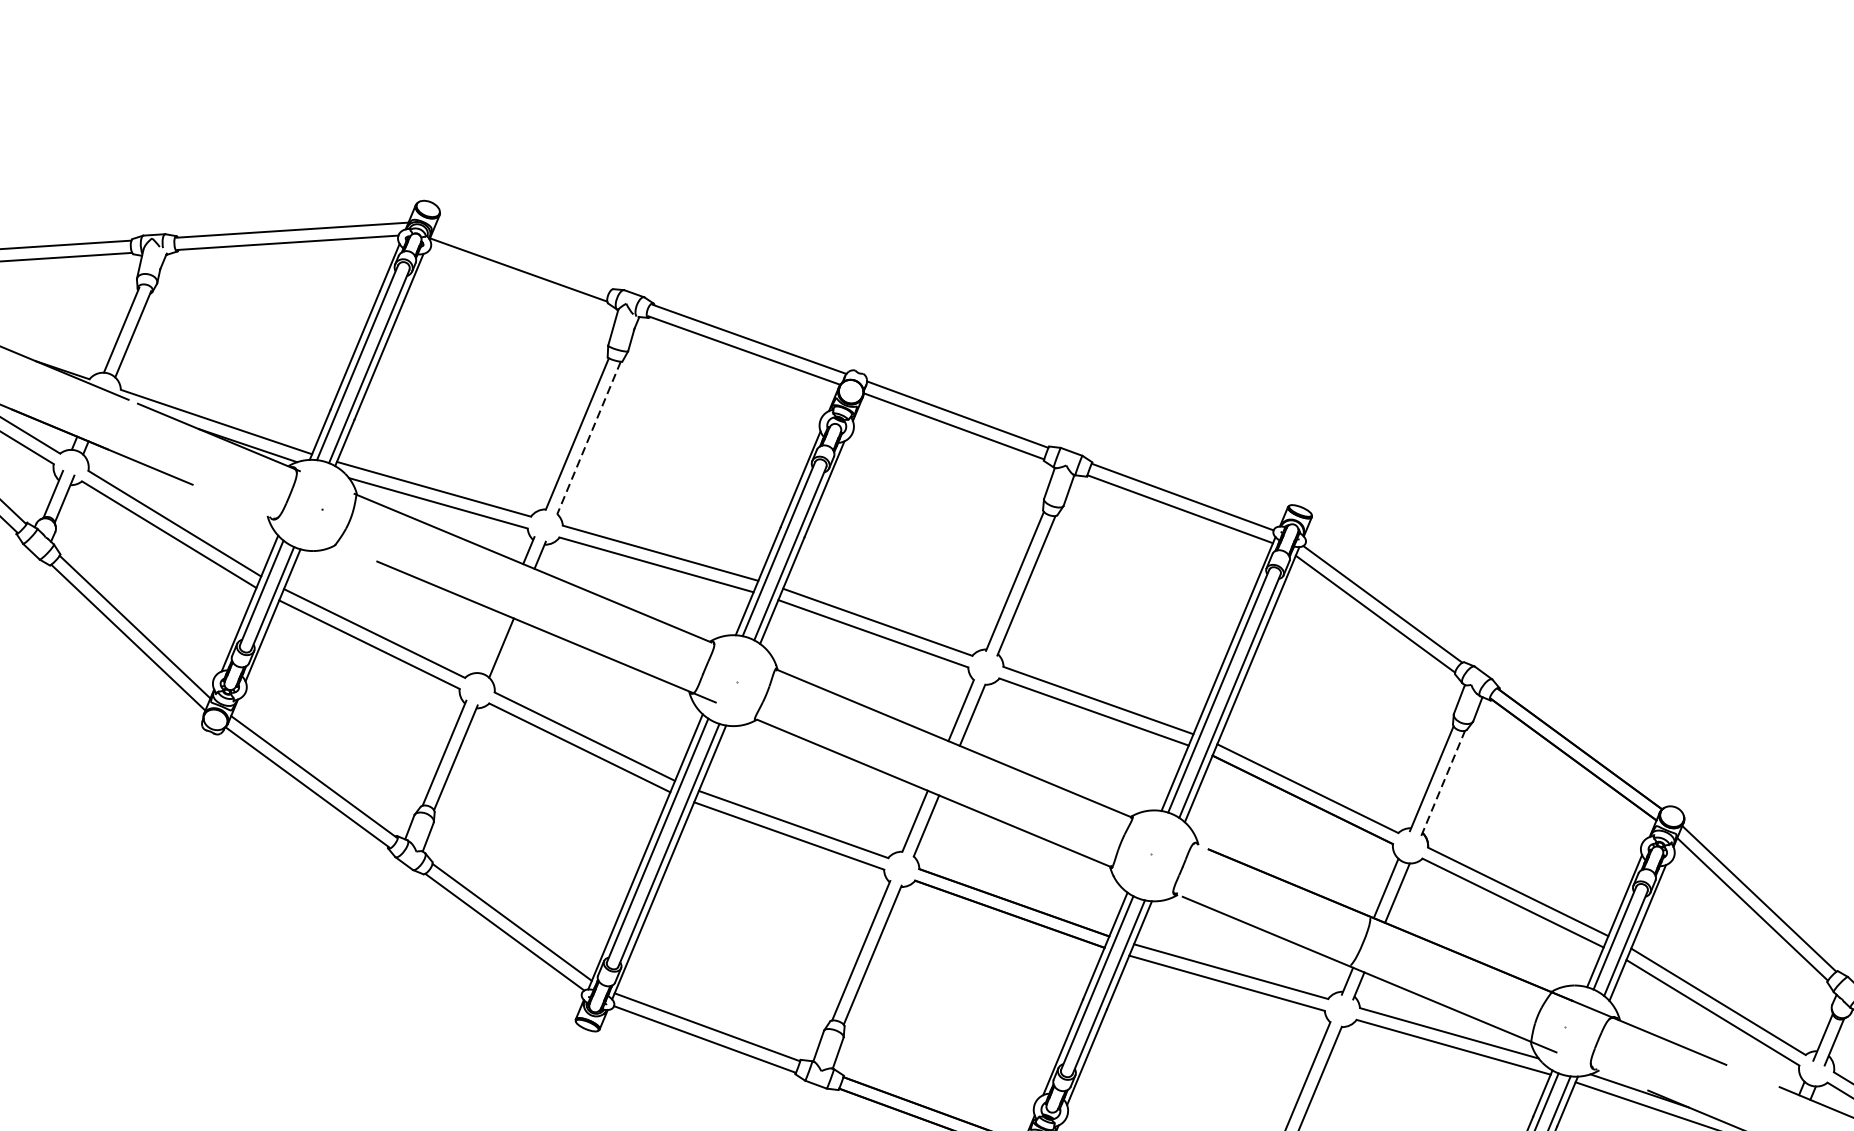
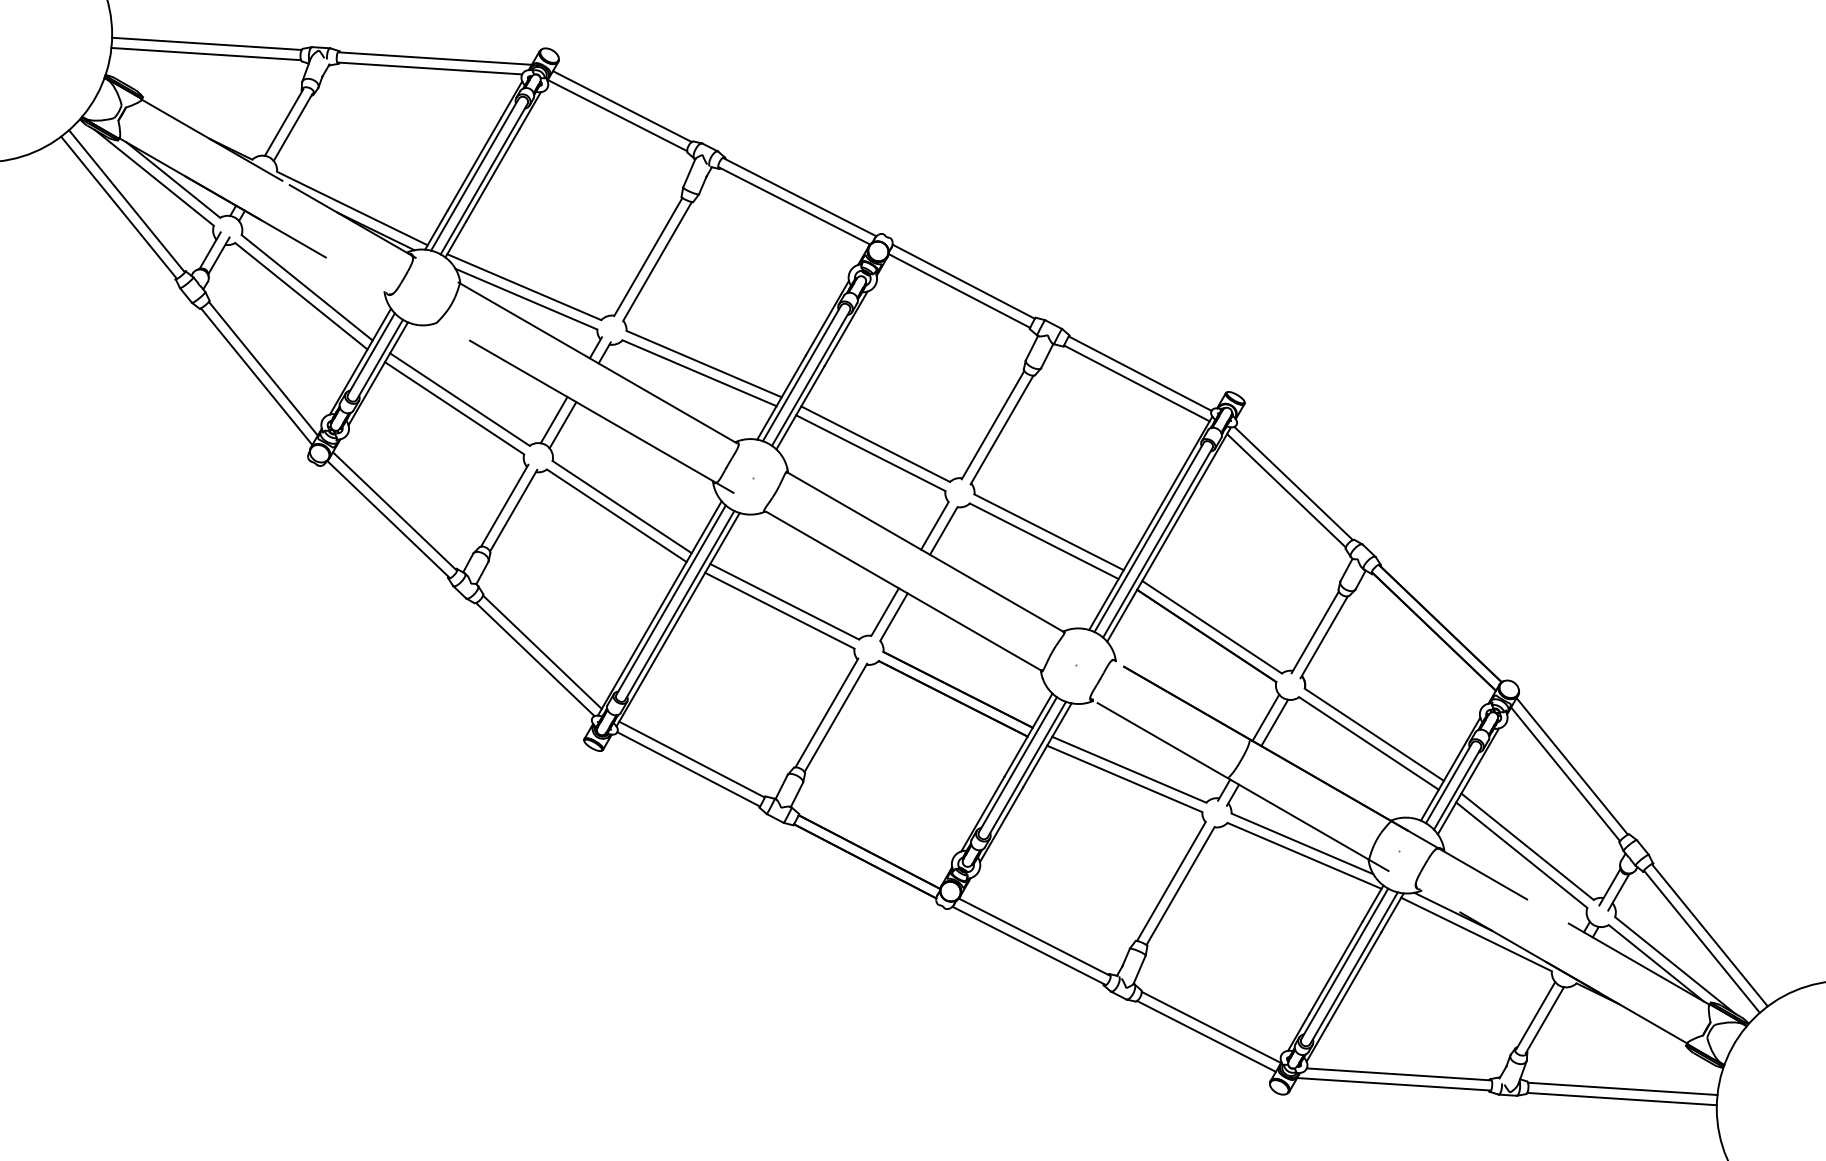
line: (523, 258) -> (622, 106), added
line: (588, 437) -> (657, 261), dashed -> solid
line: (489, 643) -> (553, 420), added
line: (1443, 782) -> (1324, 636), dashed -> solid

